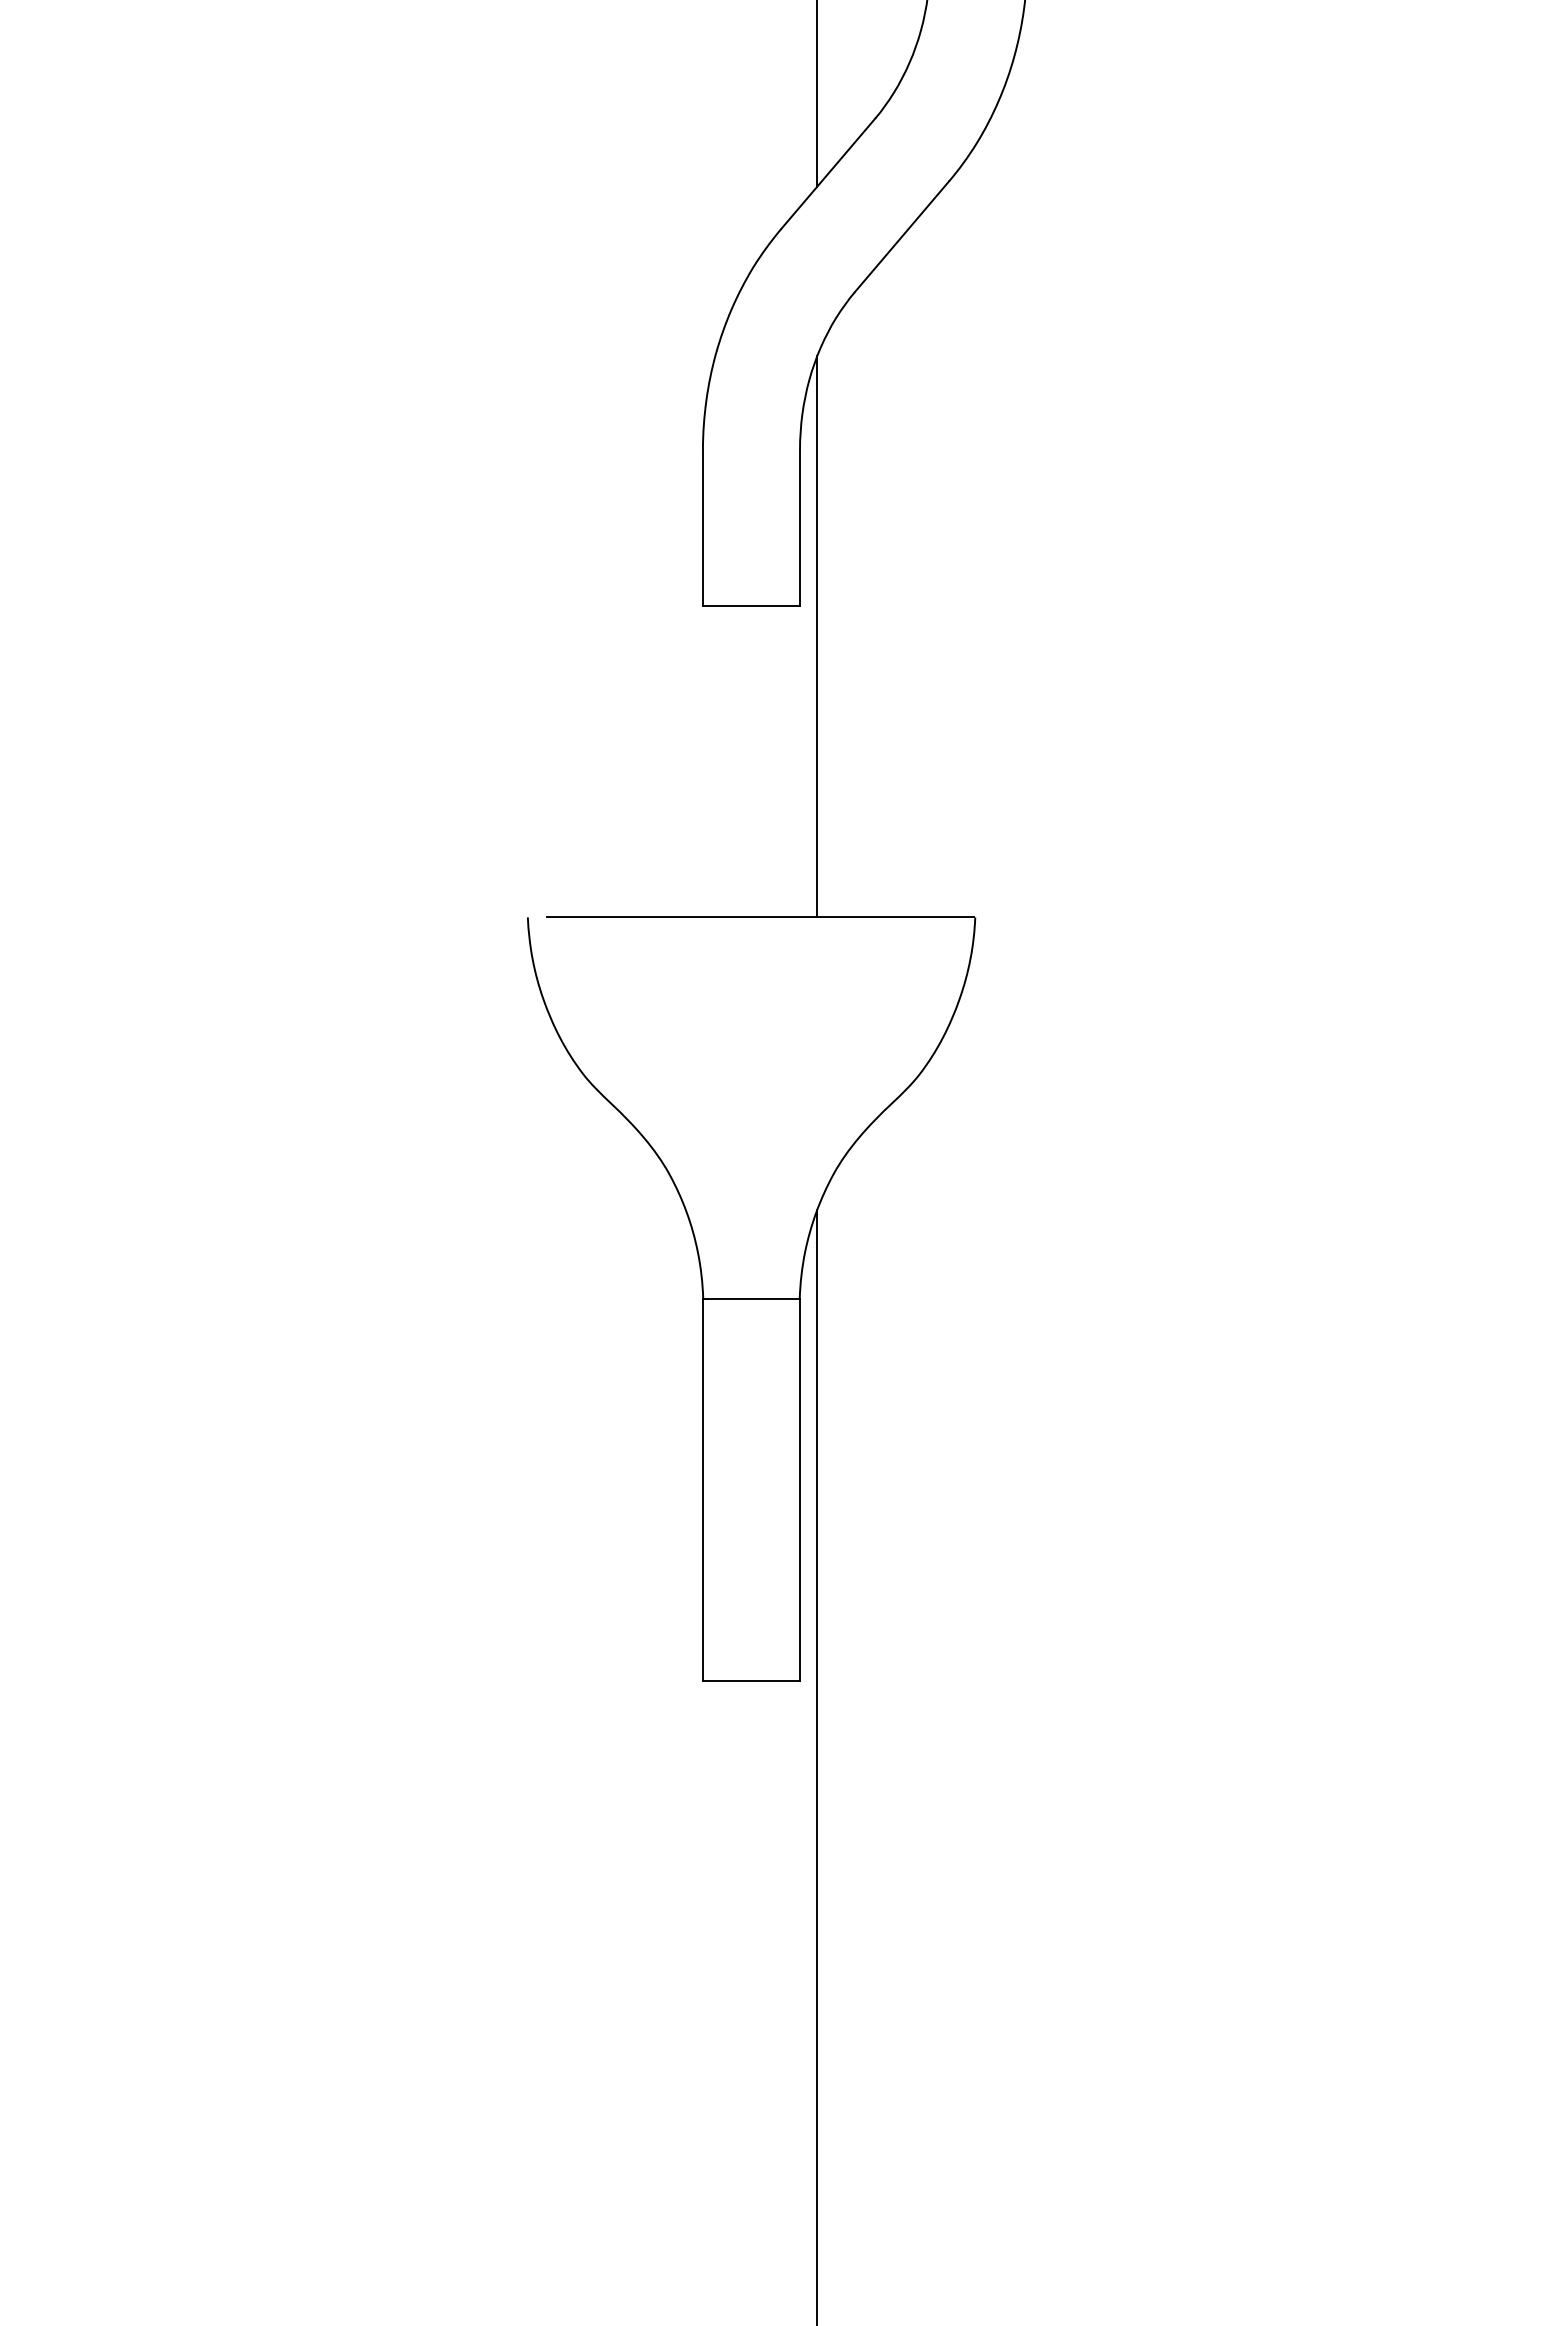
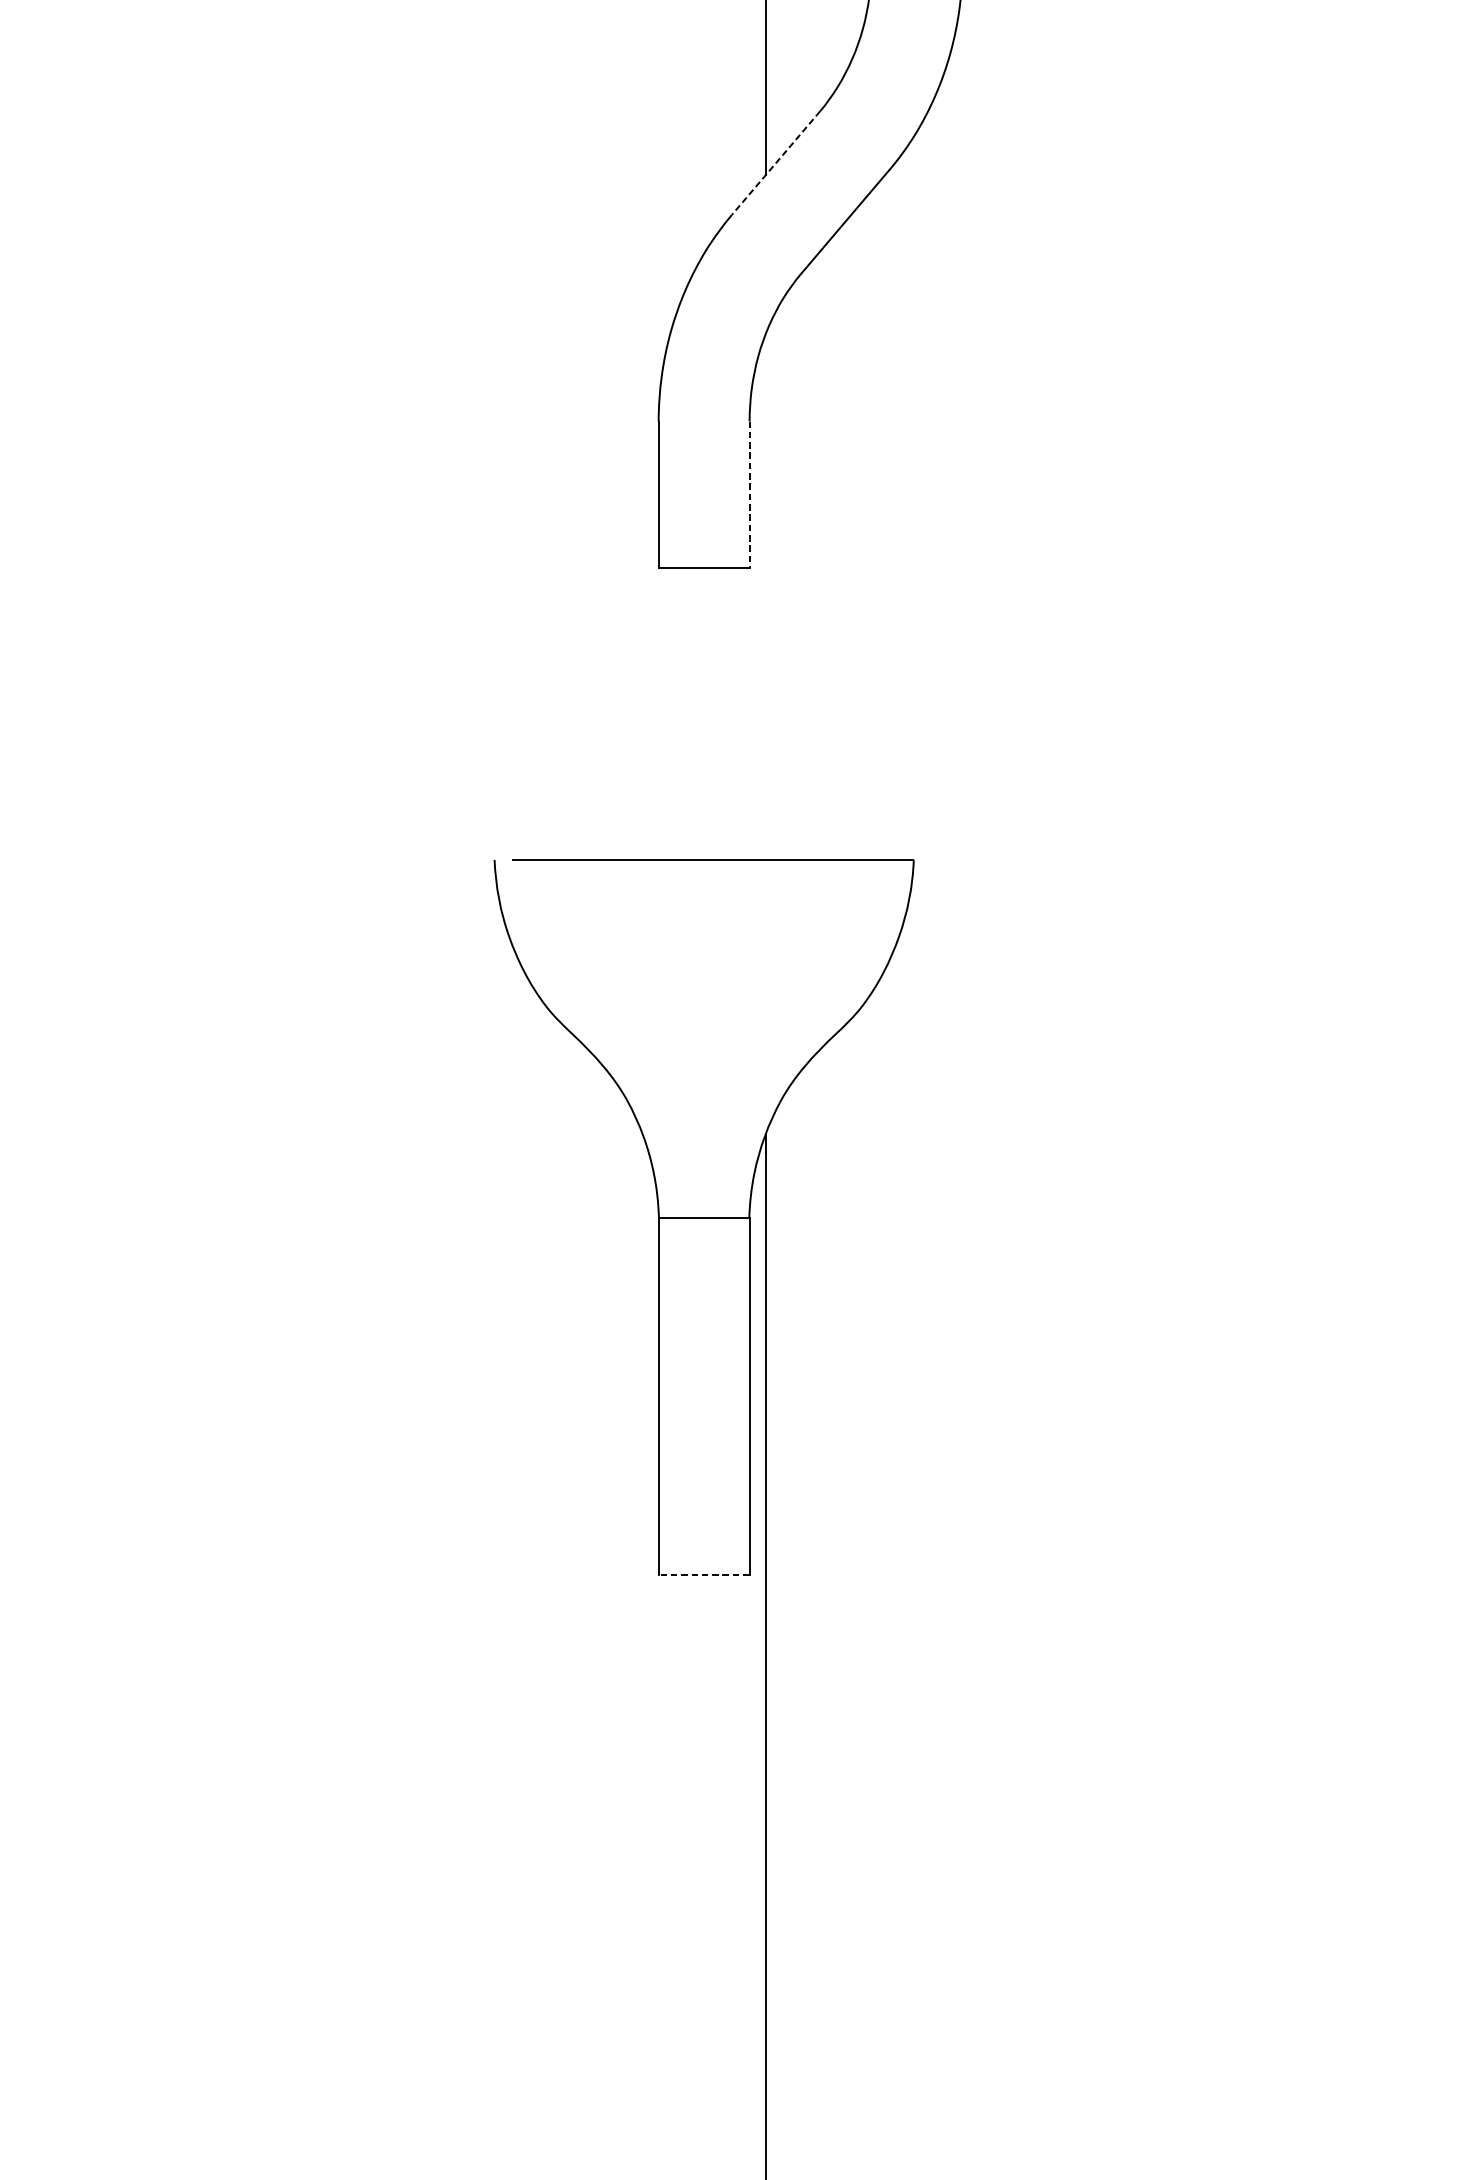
line: (828, 173) -> (776, 162), solid -> dashed
line: (800, 528) -> (750, 495), solid -> dashed
line: (817, 636) -> (765, 596), removed
line: (751, 1681) -> (704, 1575), solid -> dashed

